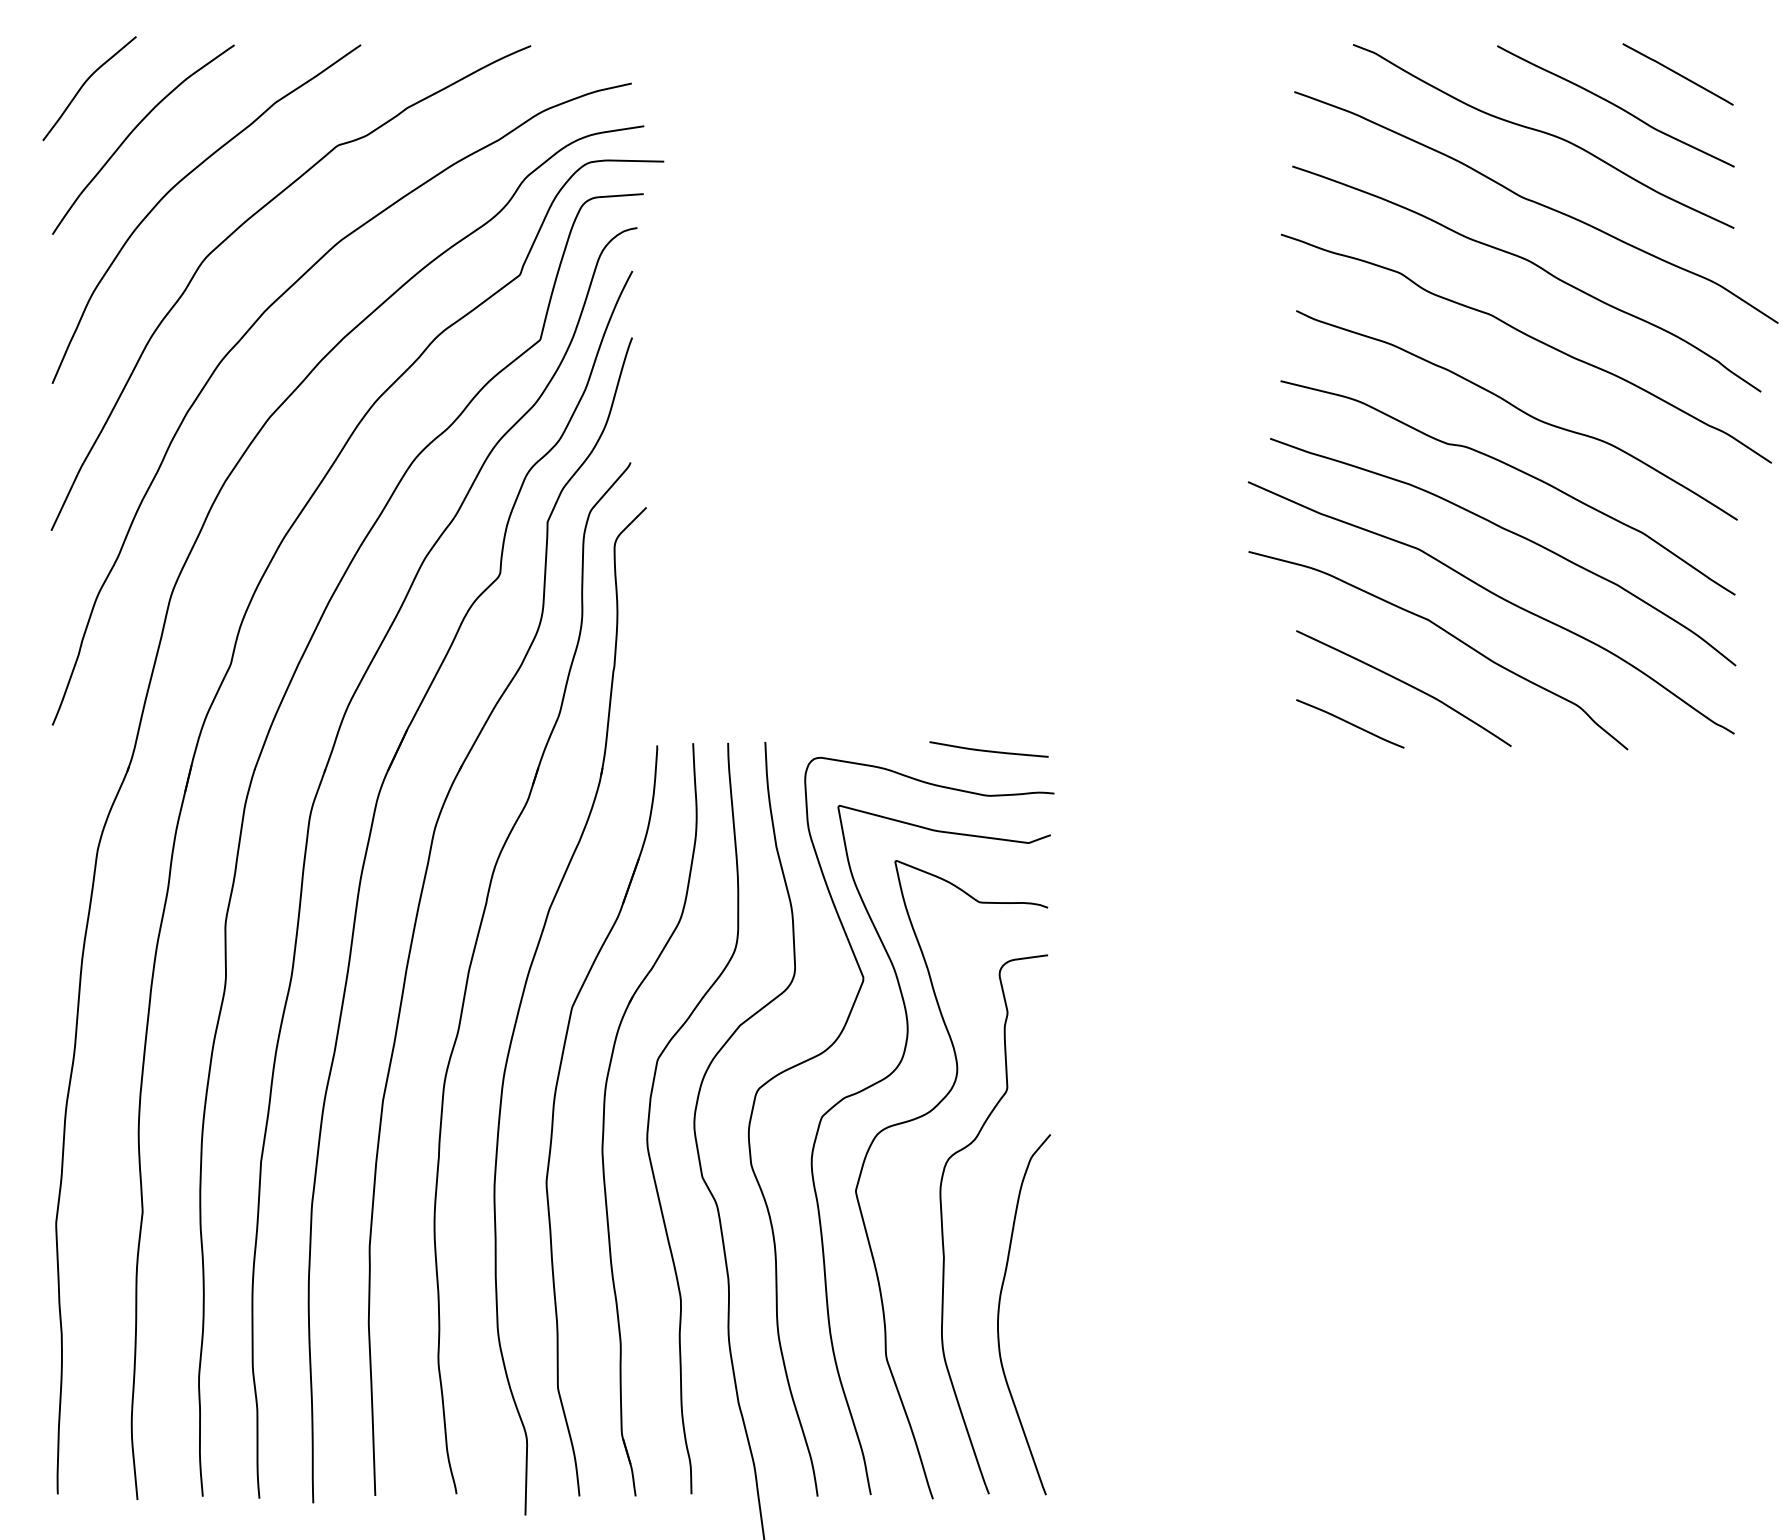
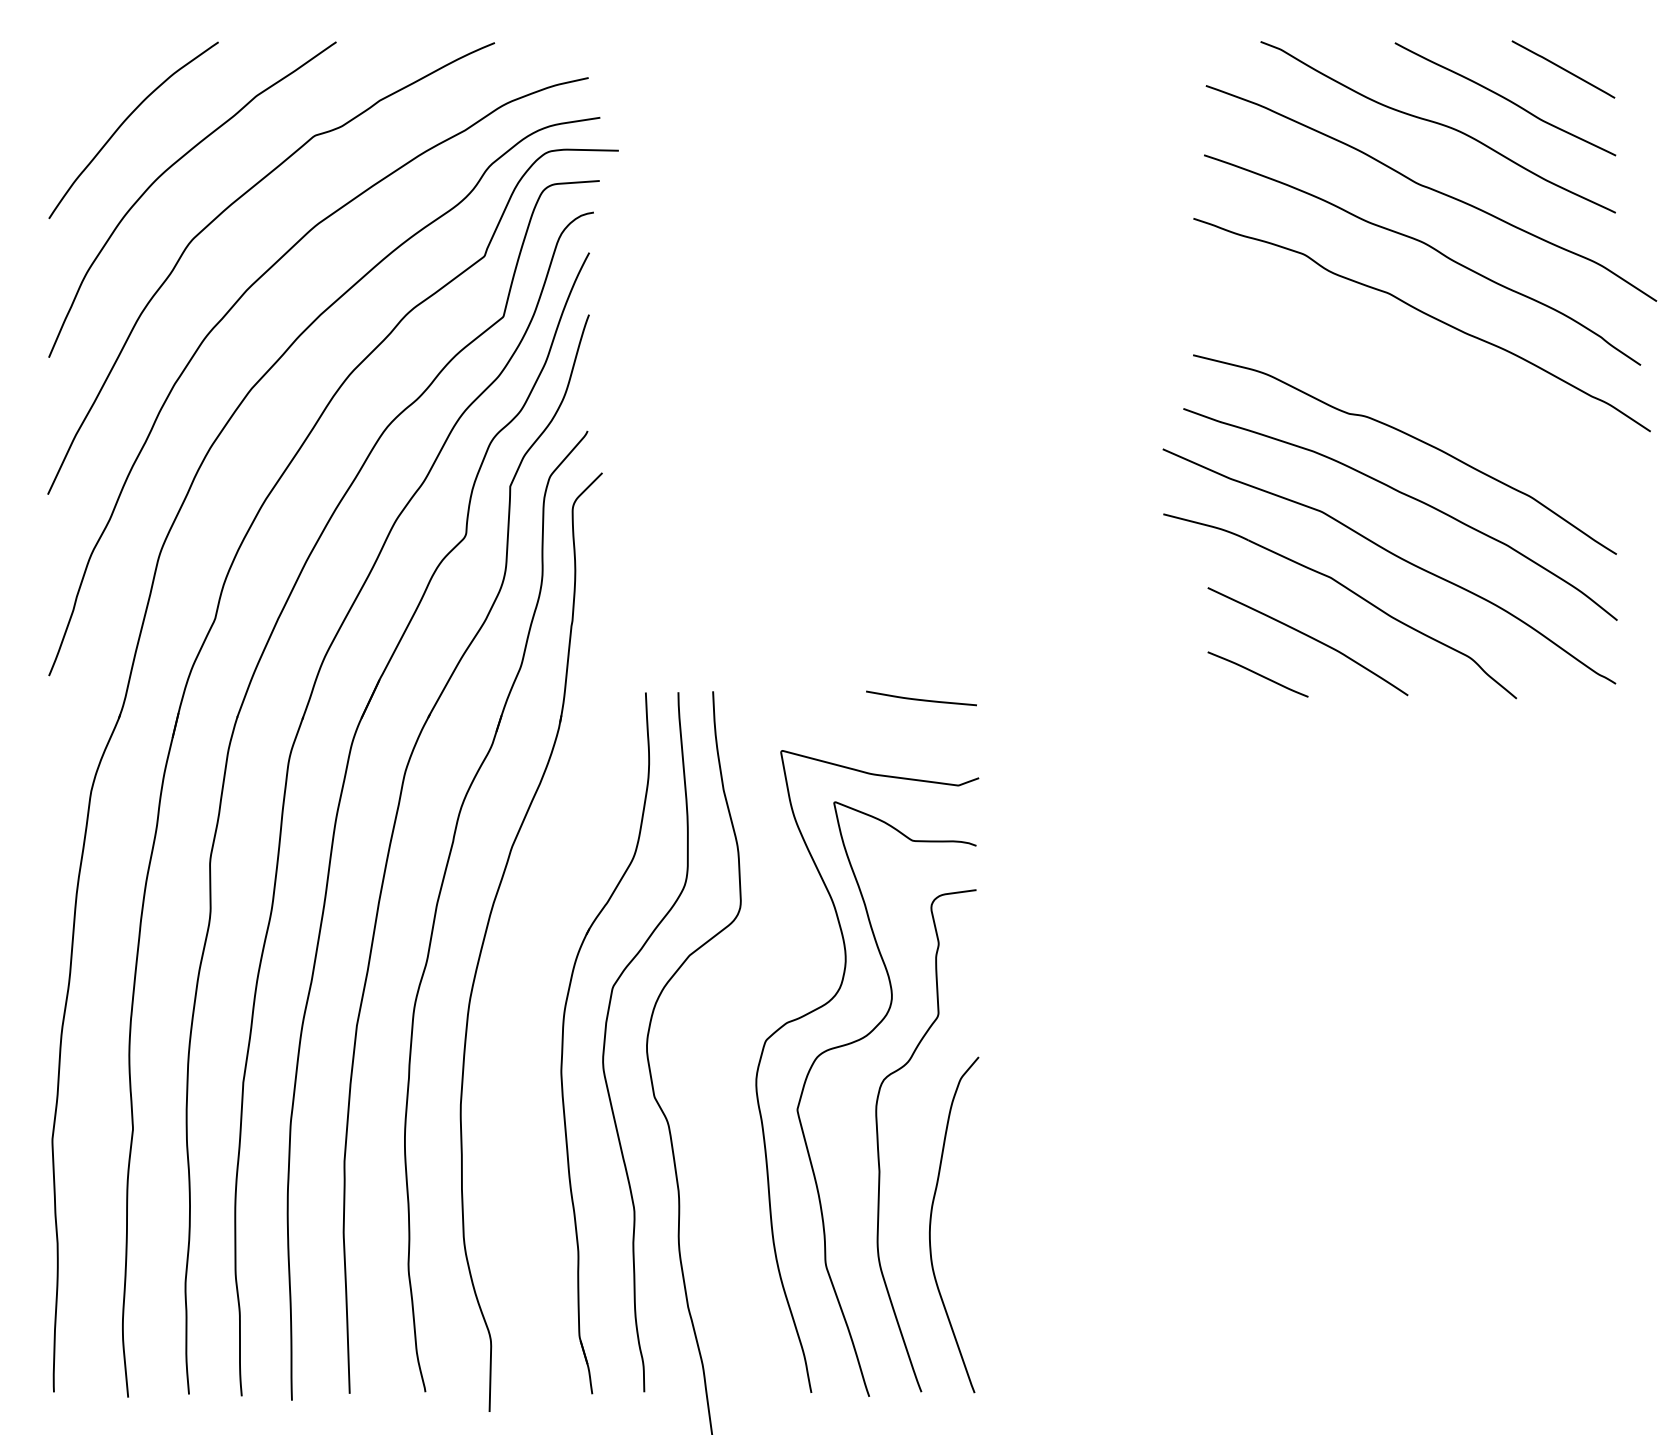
curve: (85, 84) -> (79, 78), removed
curve: (1520, 411) -> (1416, 383), removed
curve: (826, 1051) -> (770, 979), removed
part: (554, 1116) -> (516, 1040), removed

